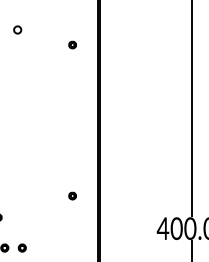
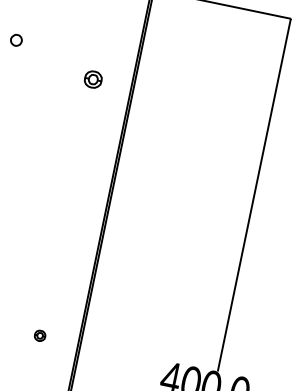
part: (72, 44) -> (93, 78), size x1.6
part: (72, 195) -> (40, 334), moved

